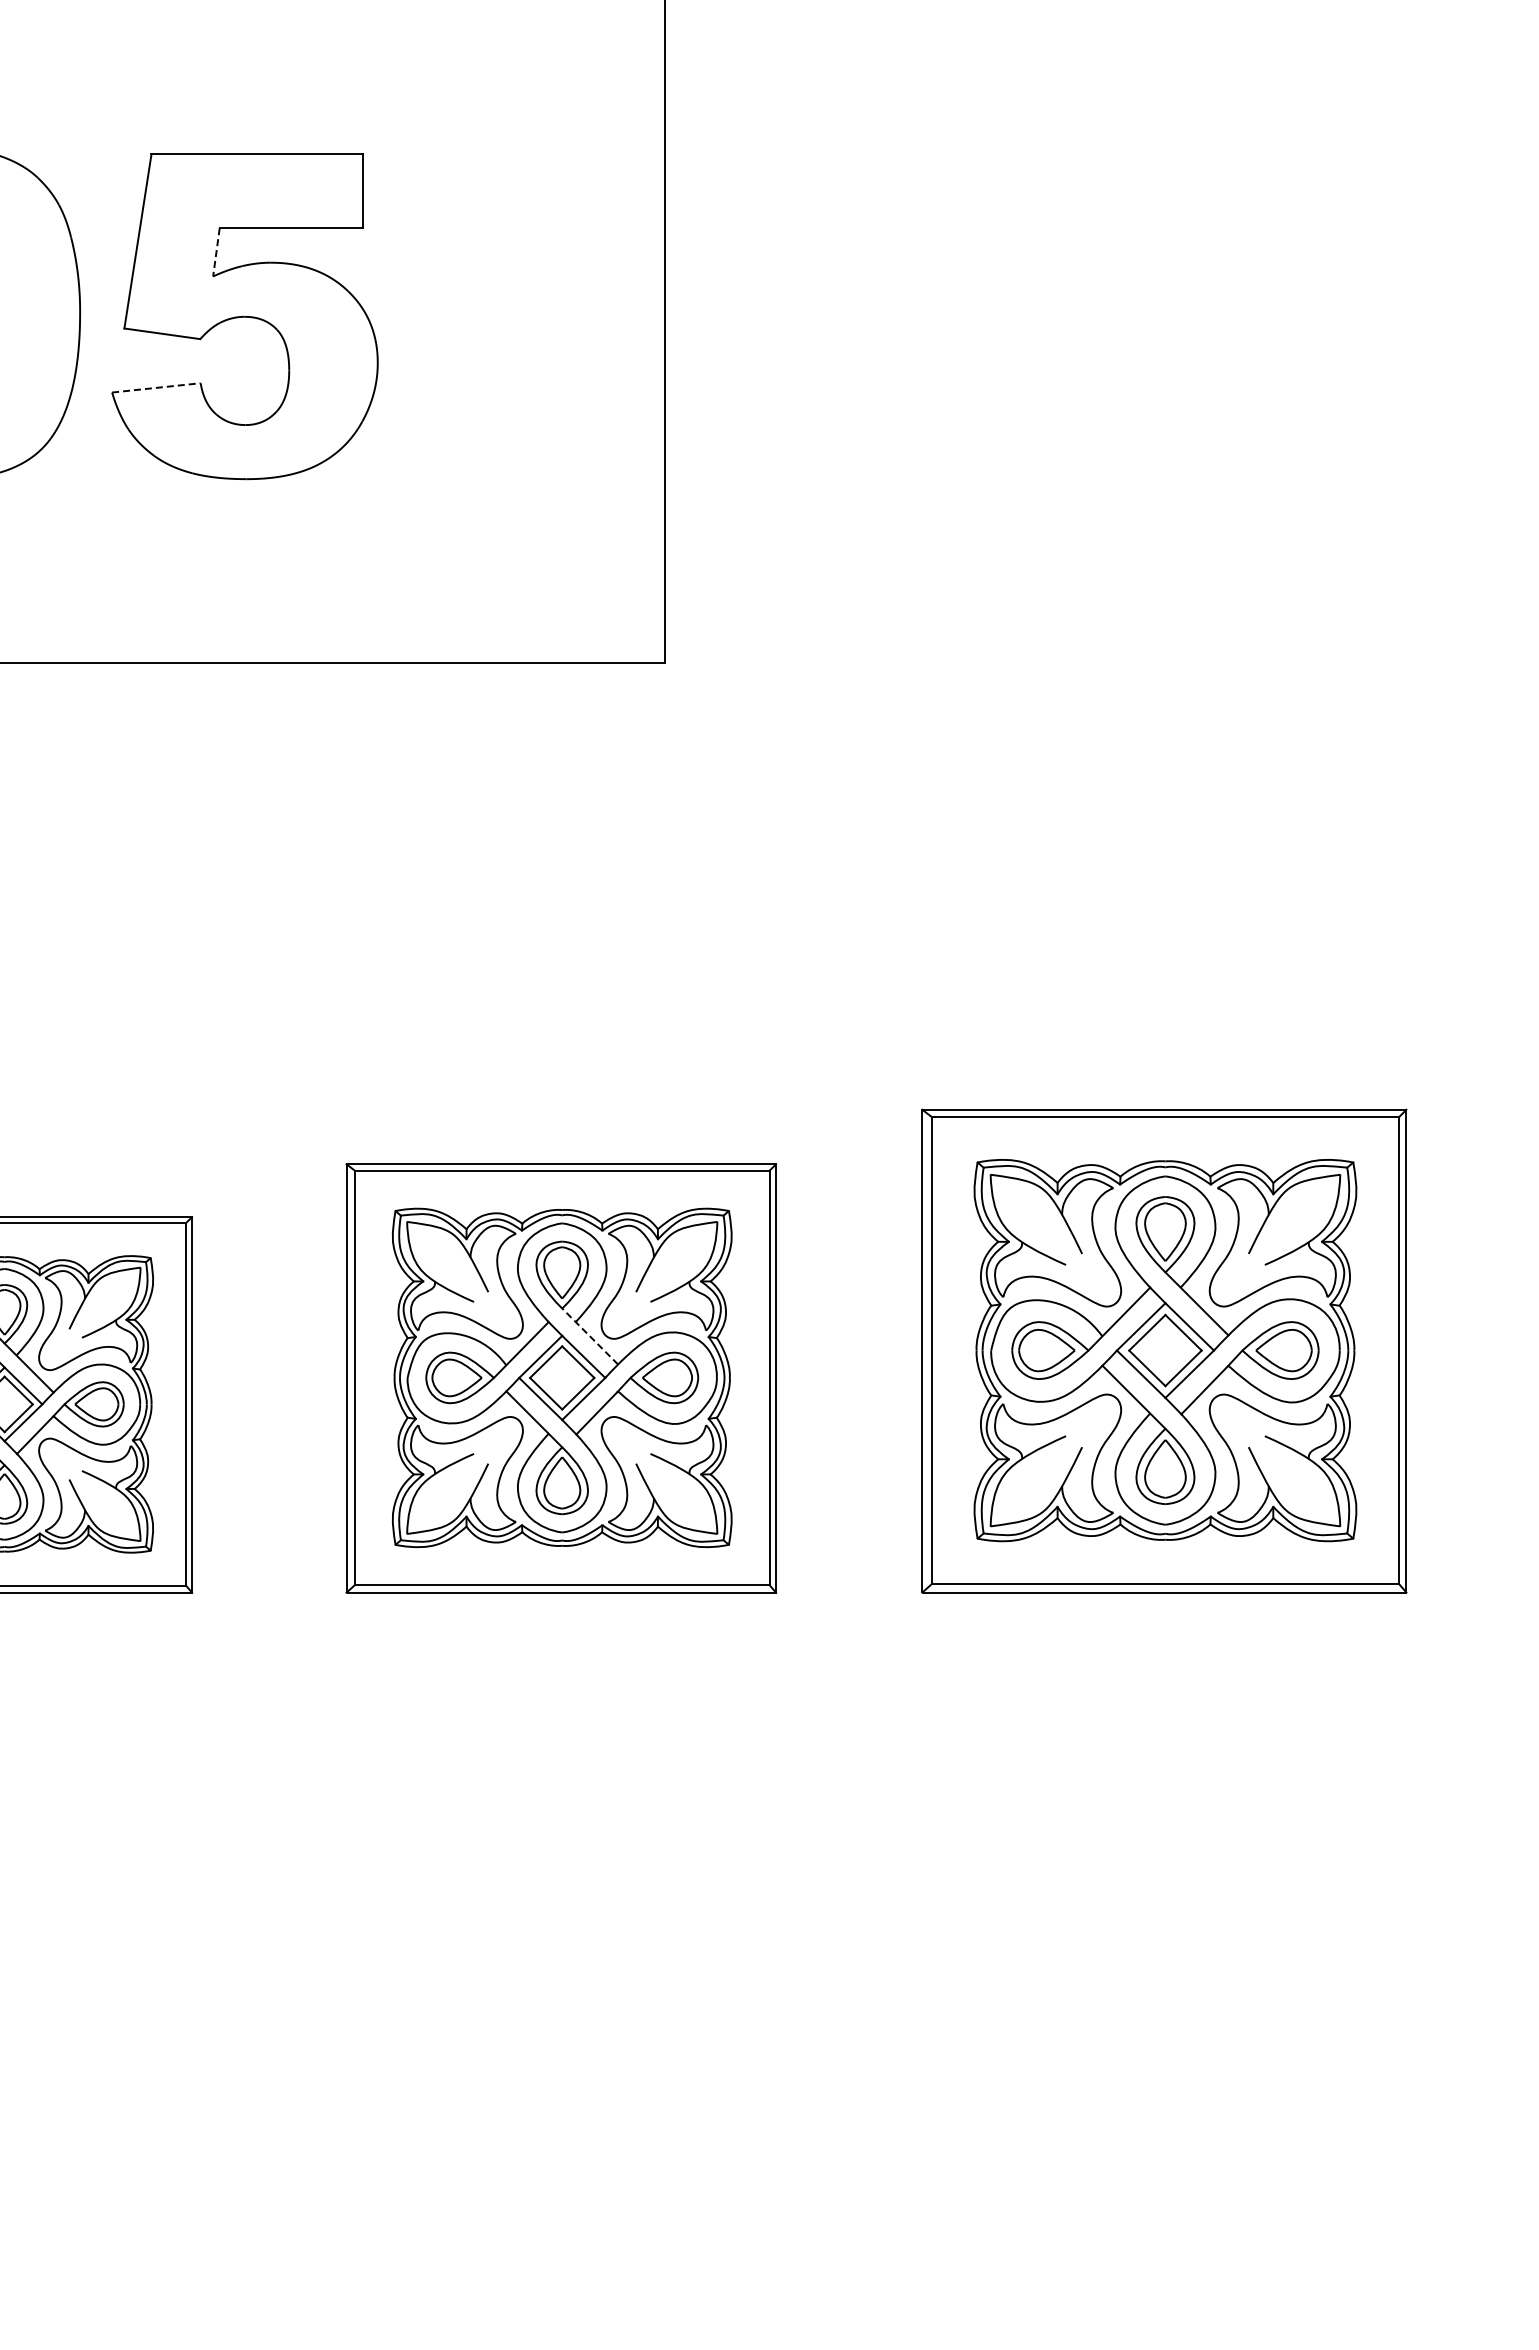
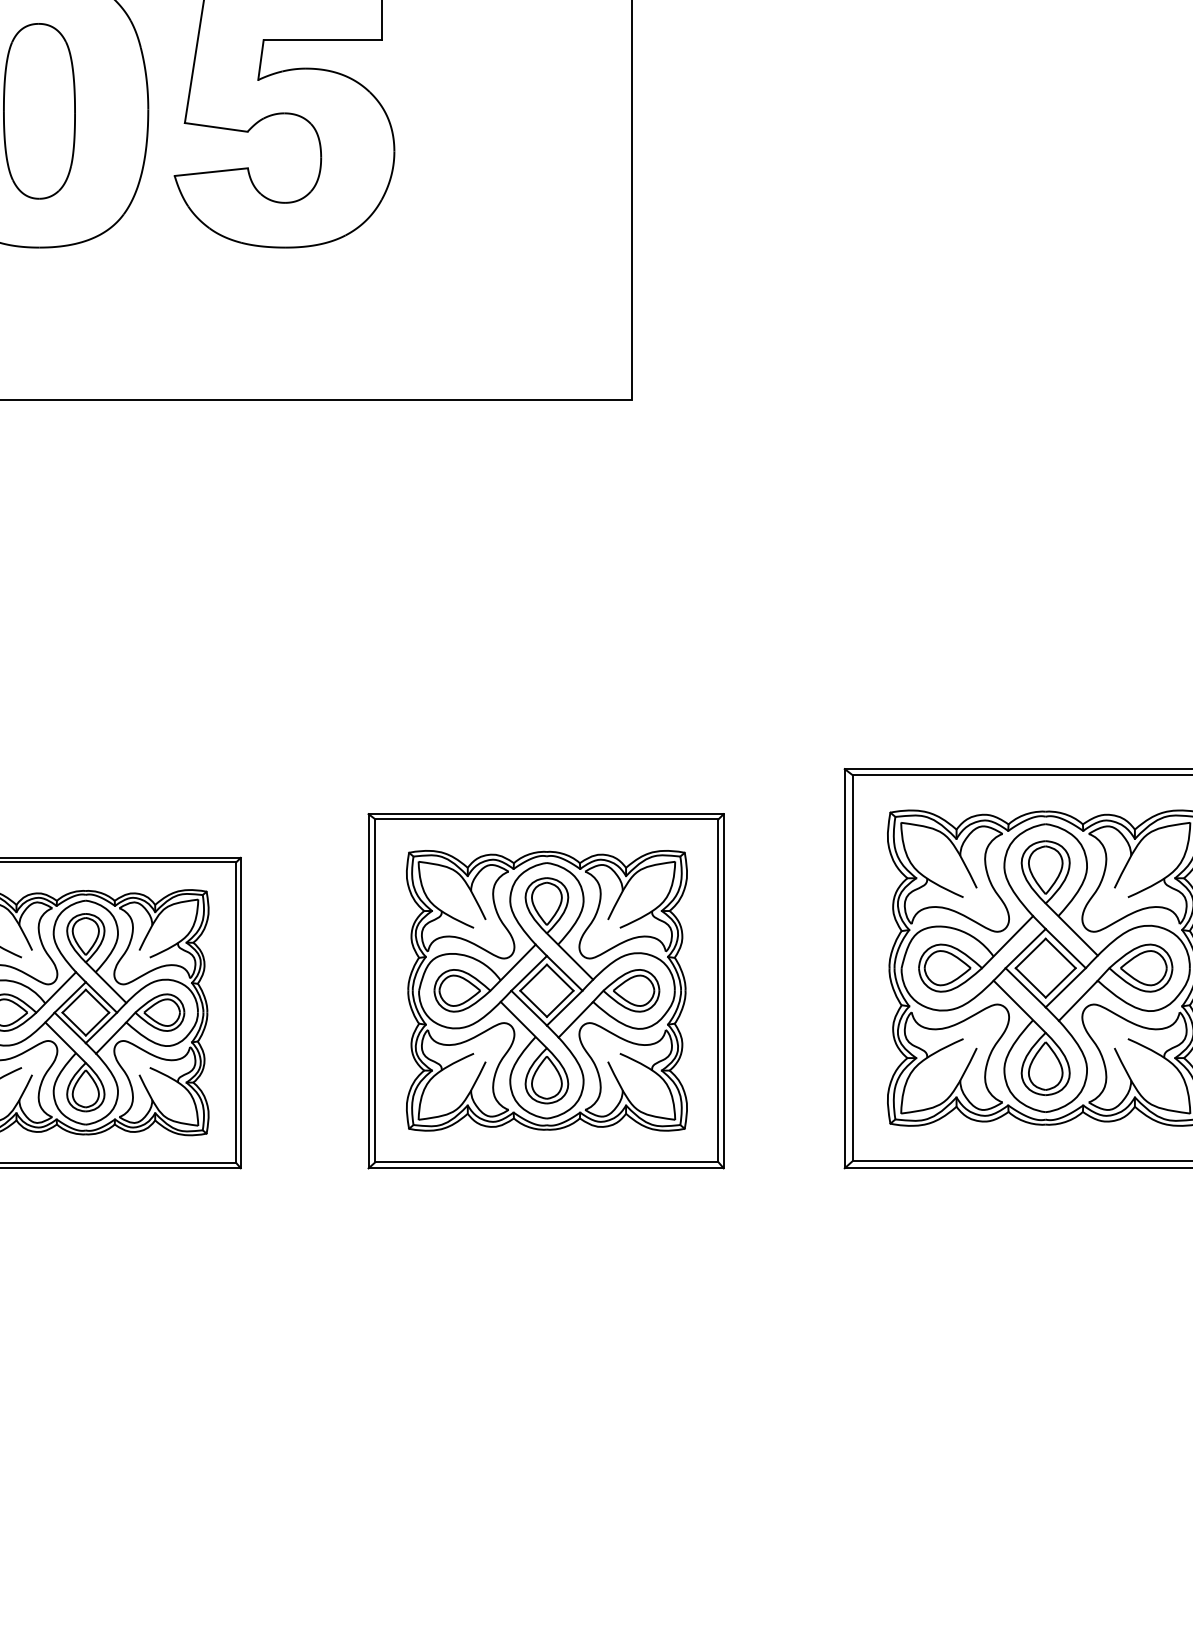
line: (216, 252) -> (261, 60), dashed -> solid
line: (156, 387) -> (211, 171), dashed -> solid
line: (590, 1336) -> (570, 956), dashed -> solid

